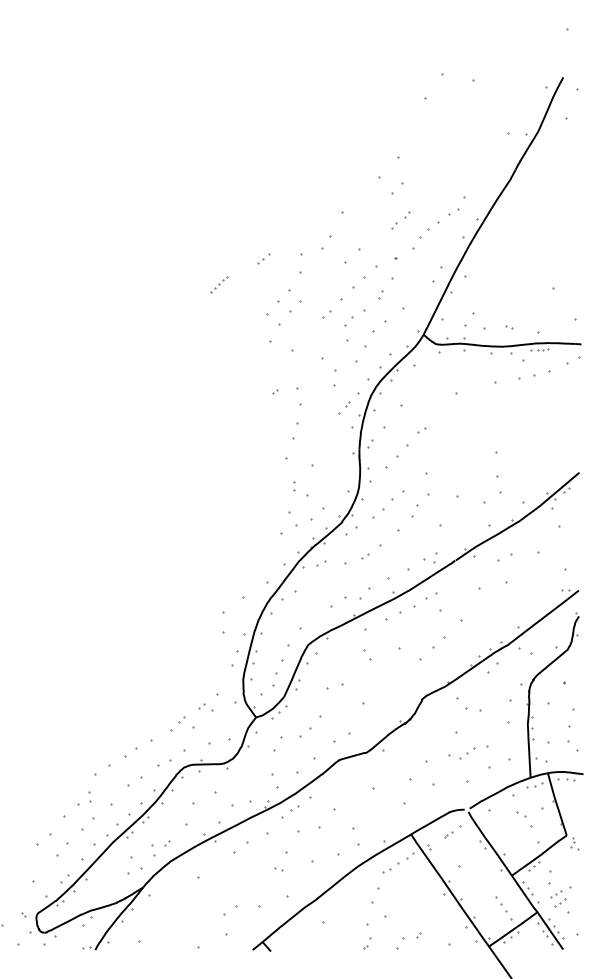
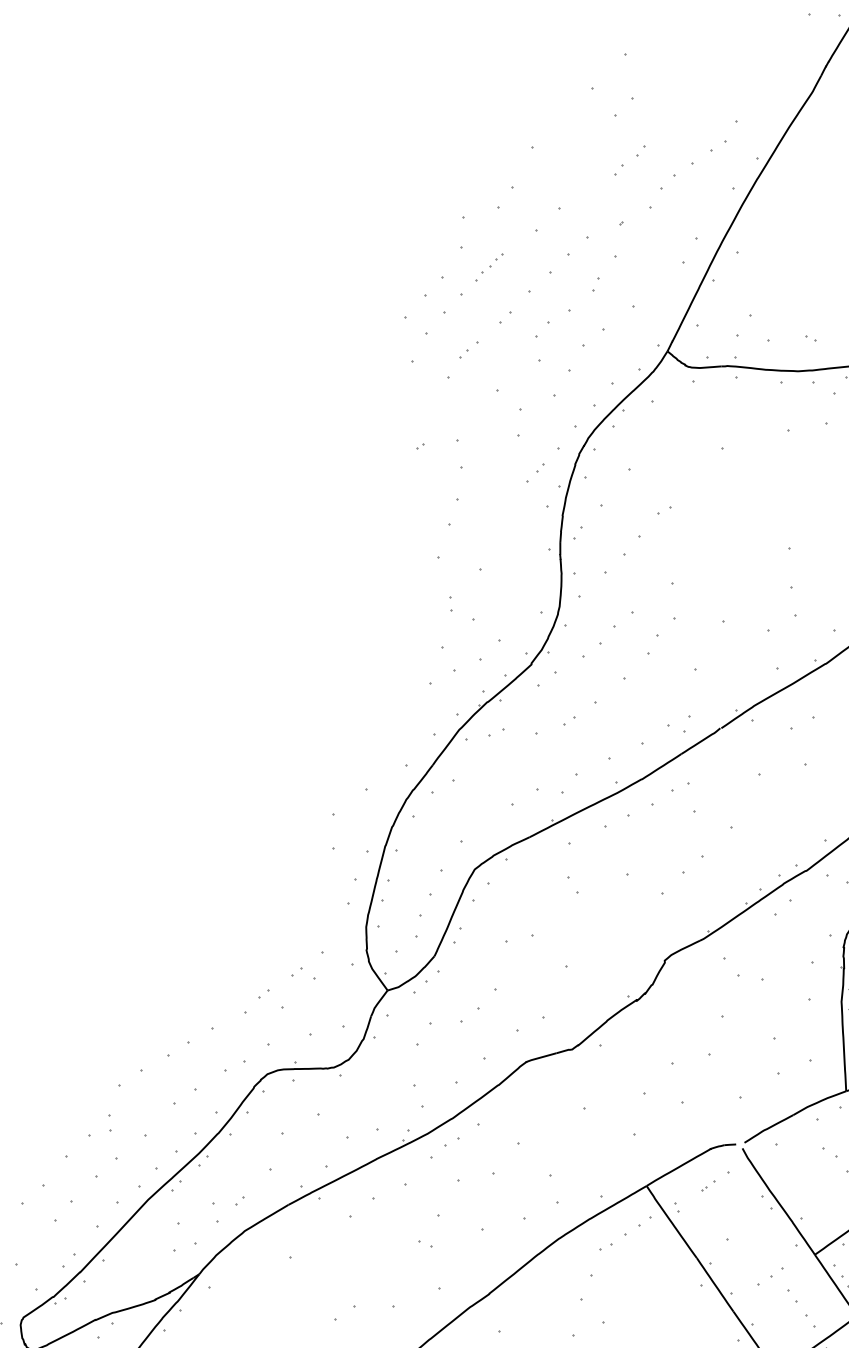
part: (263, 258) -> (468, 349), moved
part: (219, 284) -> (490, 267), moved
part: (467, 753) -> (770, 1276), moved

